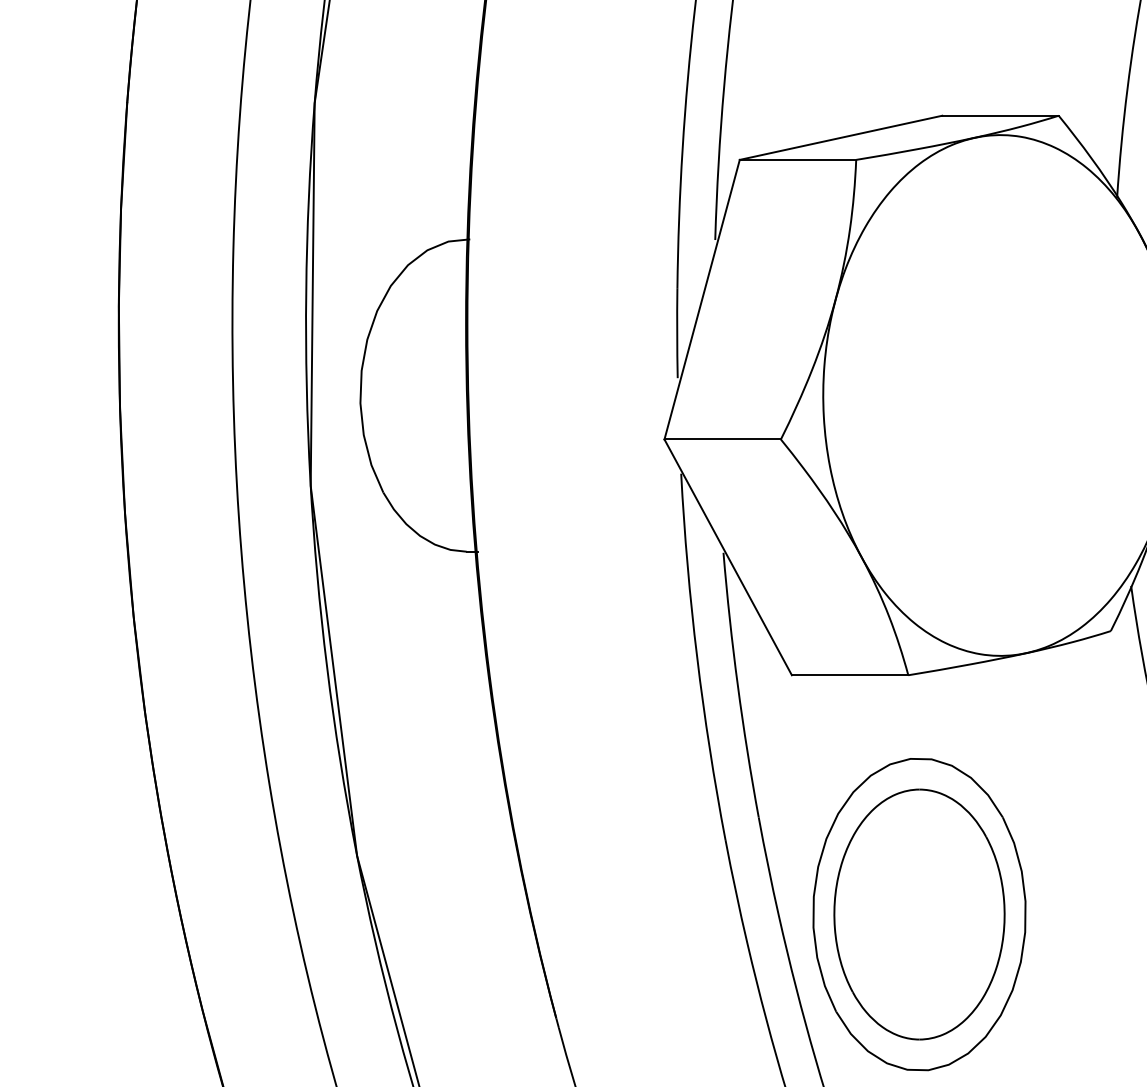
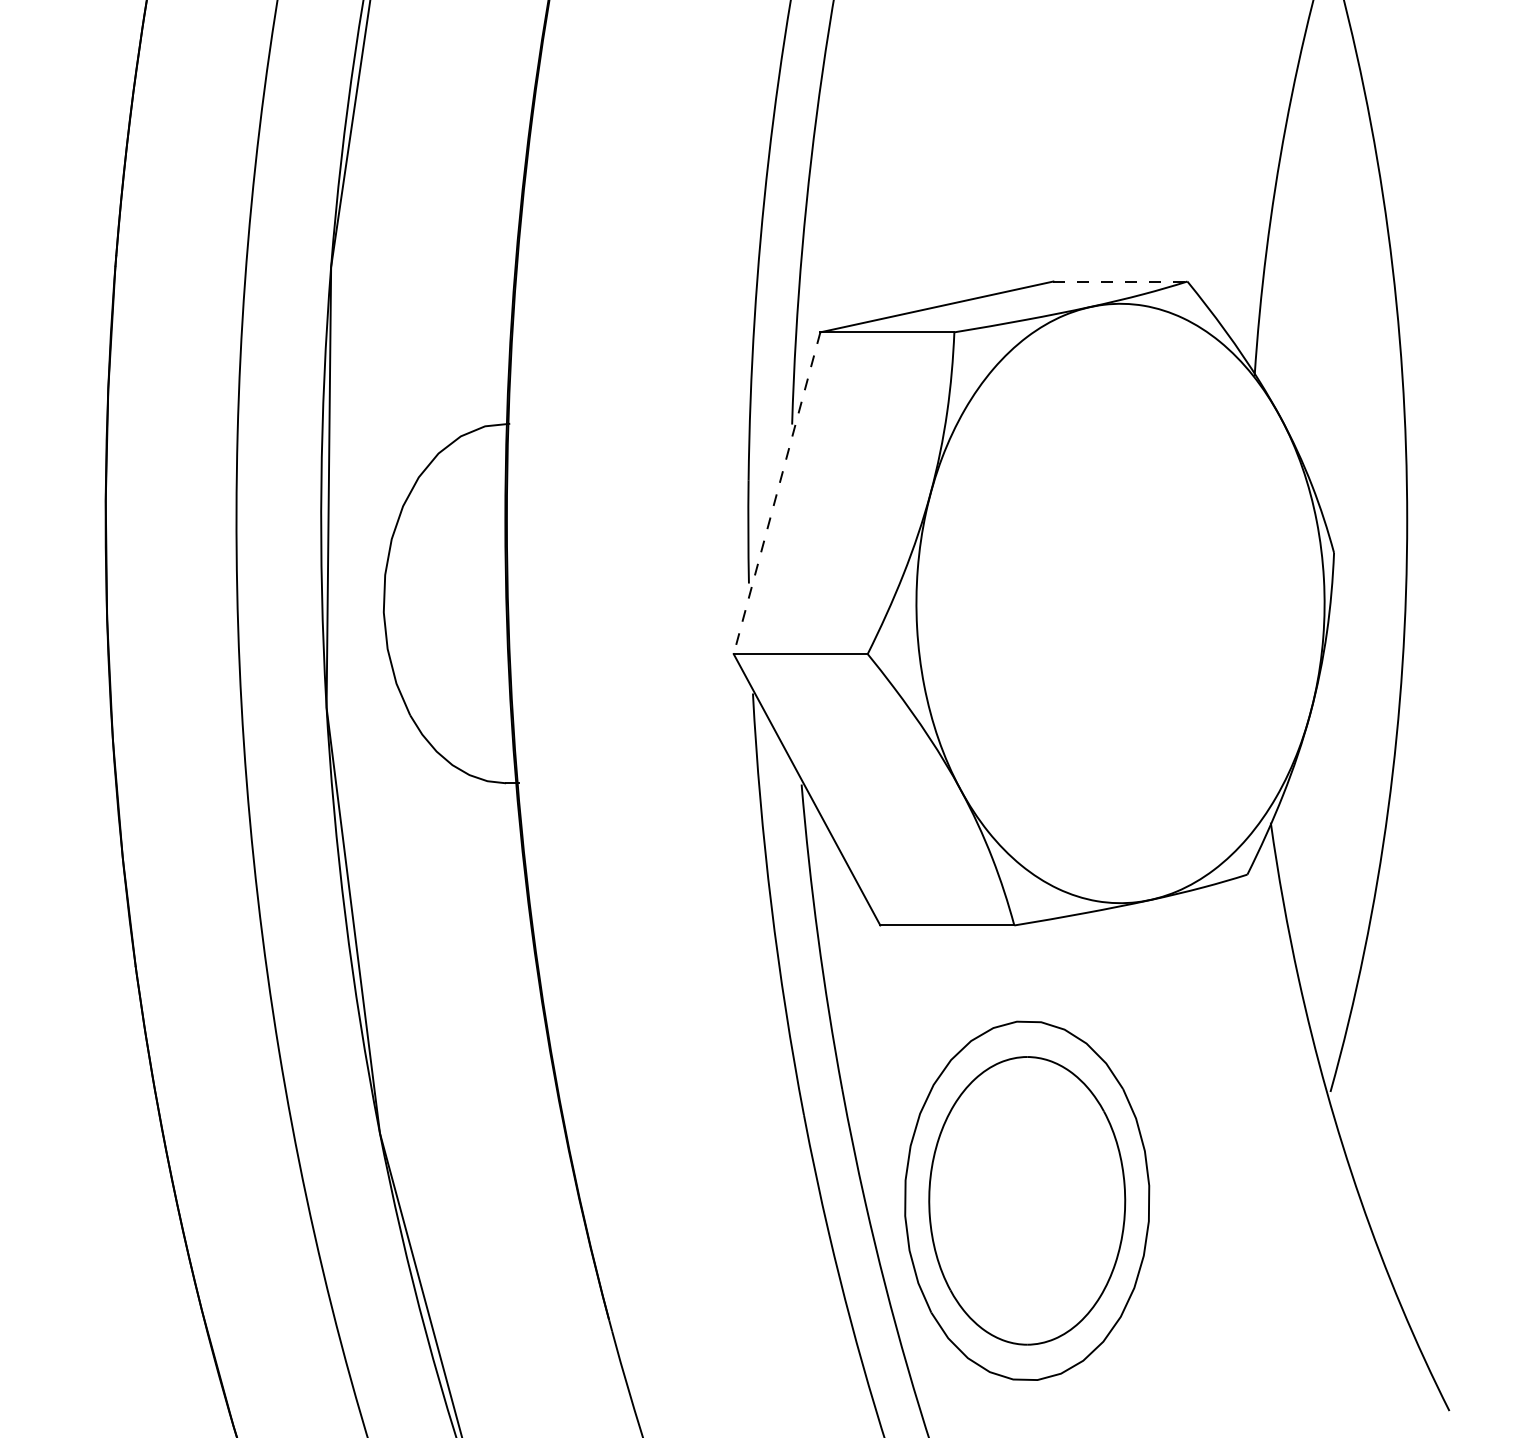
line: (1000, 115) -> (1120, 281), solid -> dashed
line: (702, 299) -> (777, 493), solid -> dashed

